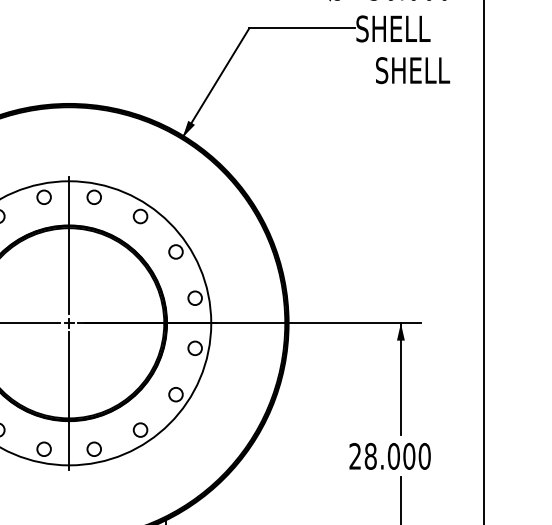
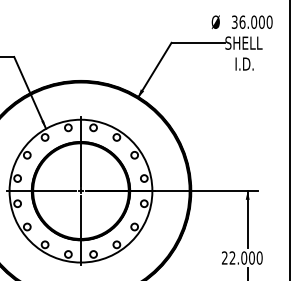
text: (412, 69) -> (253, 63), SHELL -> I.D.
text: (370, 455) -> (232, 257), 28.000 -> 22.000

